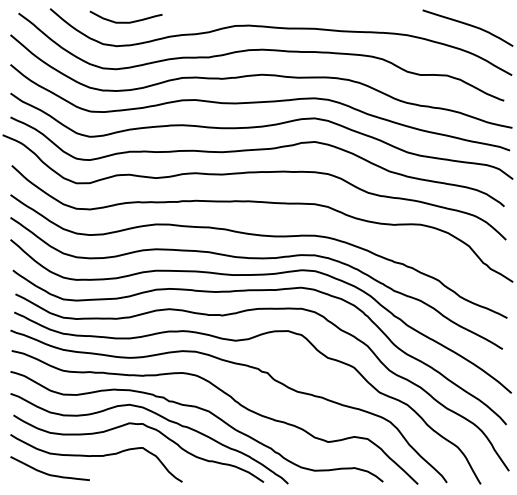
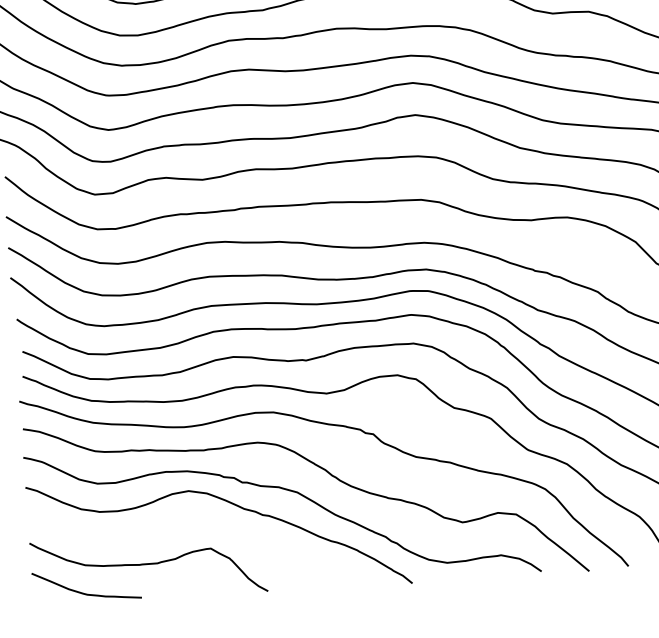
curve: (146, 427) -> (213, 520), removed

